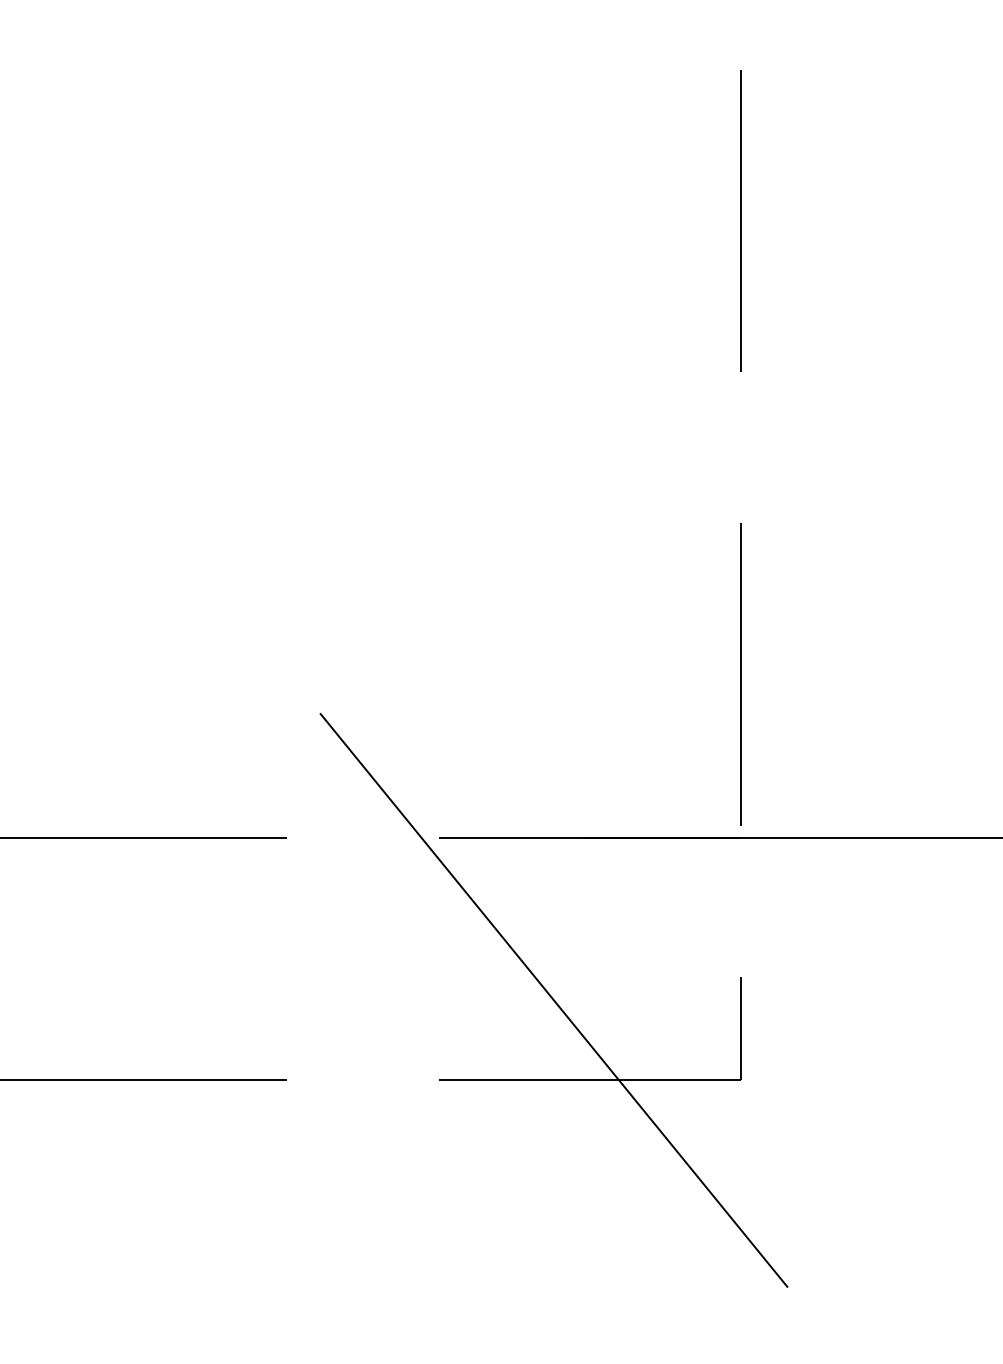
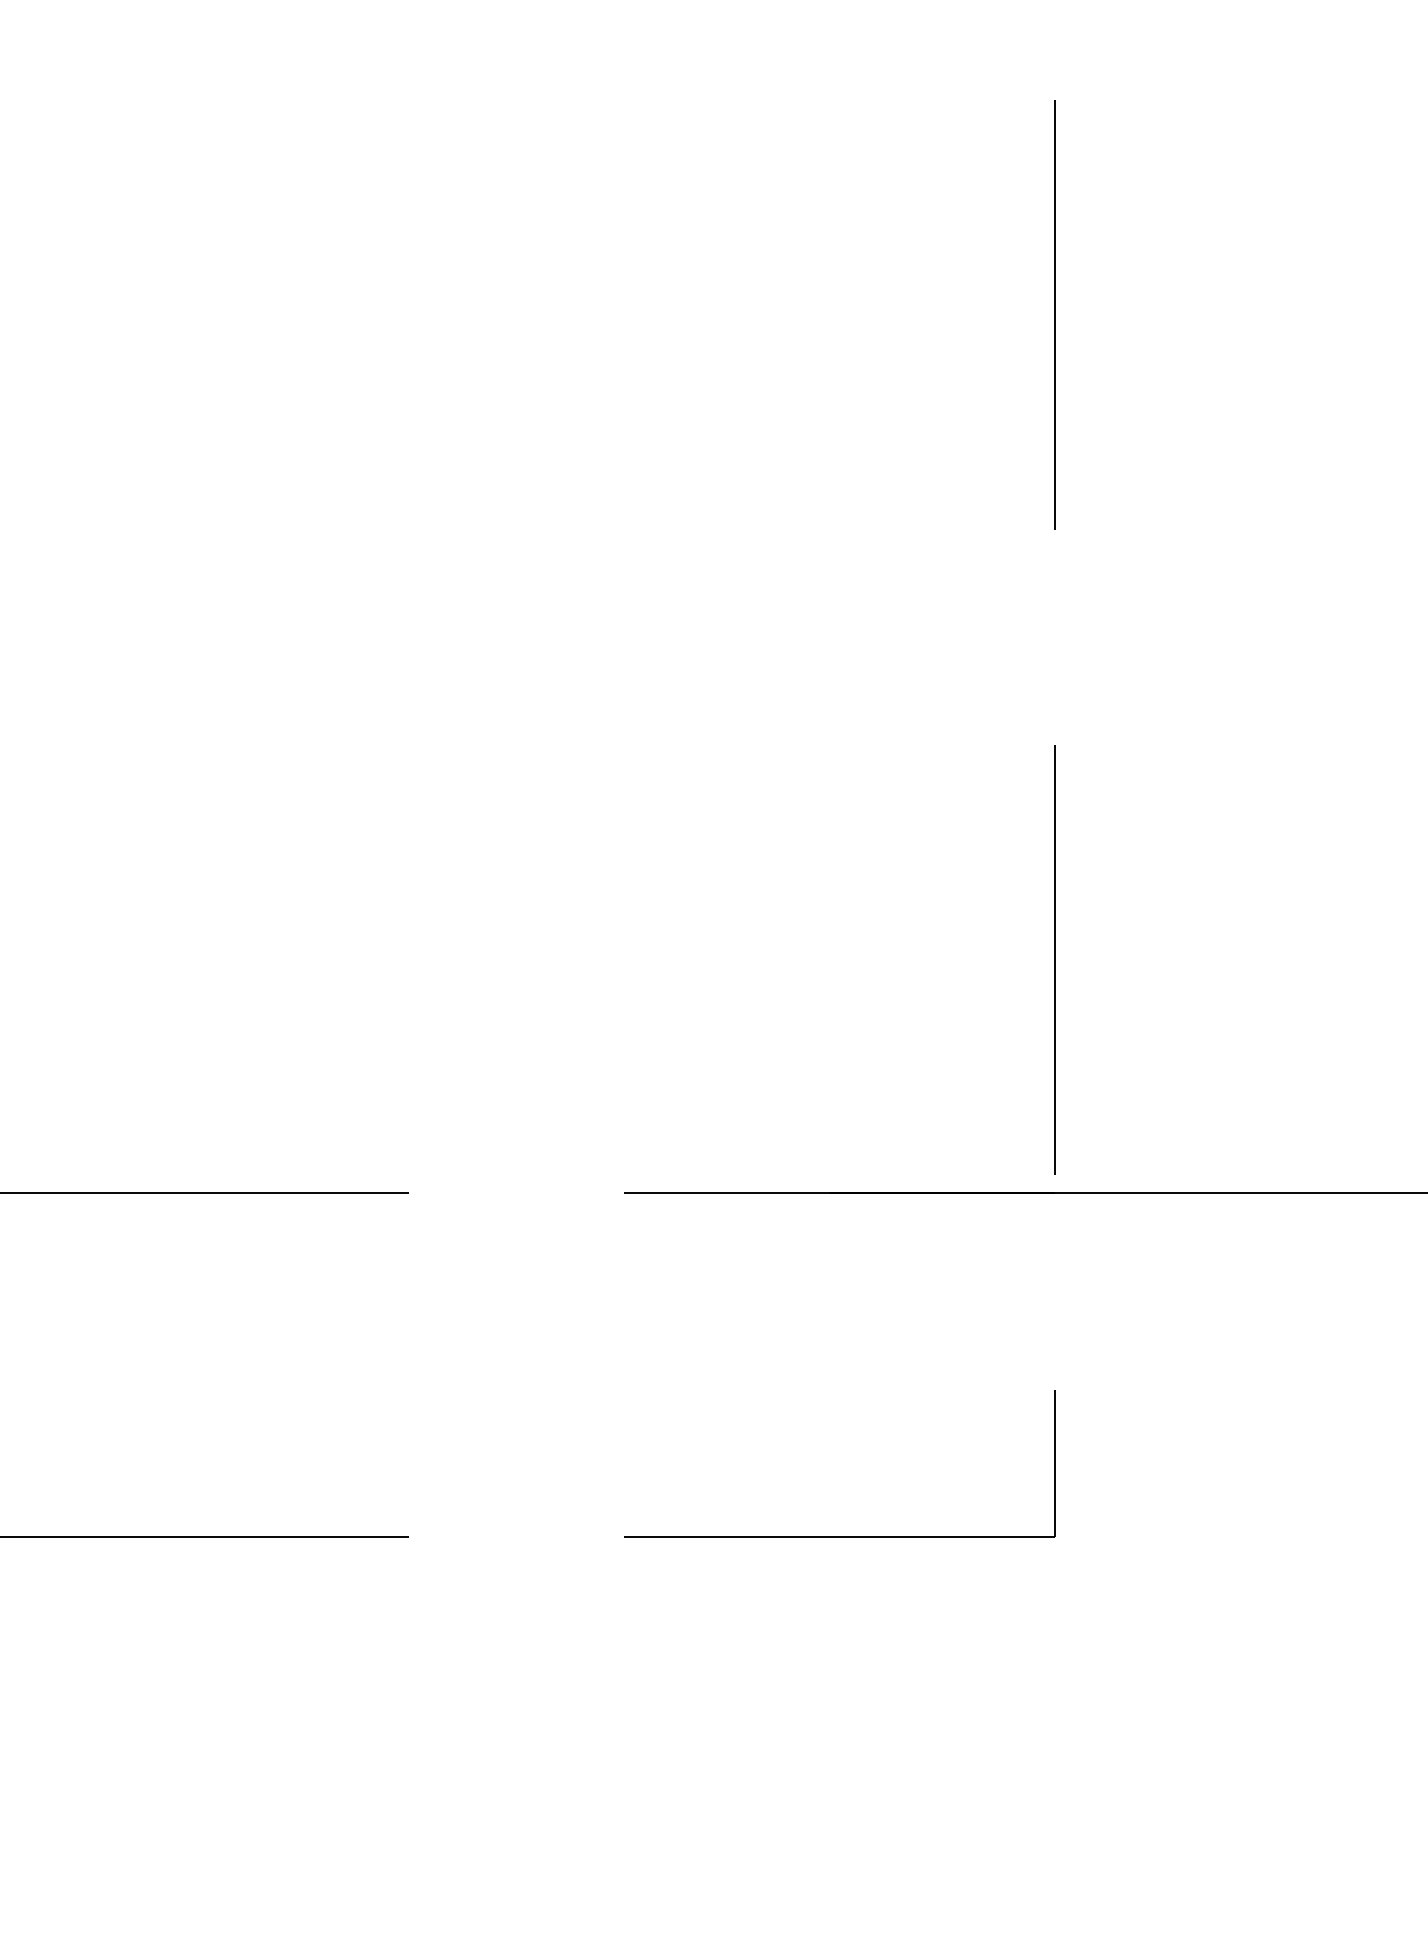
line: (553, 1000) -> (788, 1424), removed

